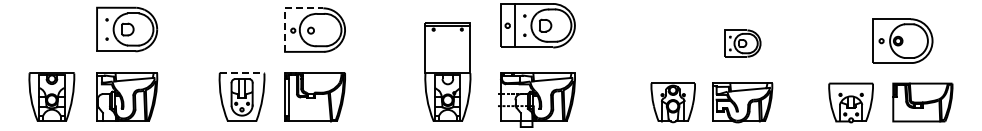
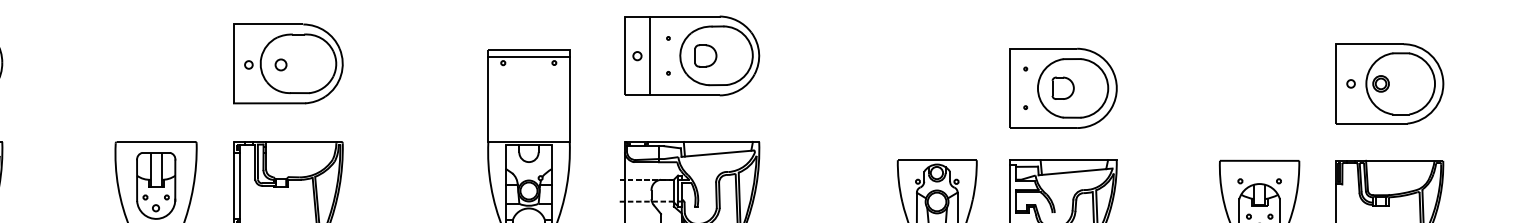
line: (285, 10) -> (234, 28), dashed -> solid
part: (902, 40) -> (1388, 82), moved
part: (742, 43) -> (1062, 88), size x1.67
line: (242, 73) -> (156, 142), dashed -> solid

